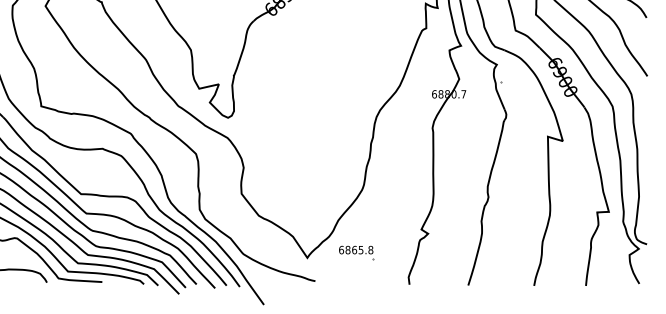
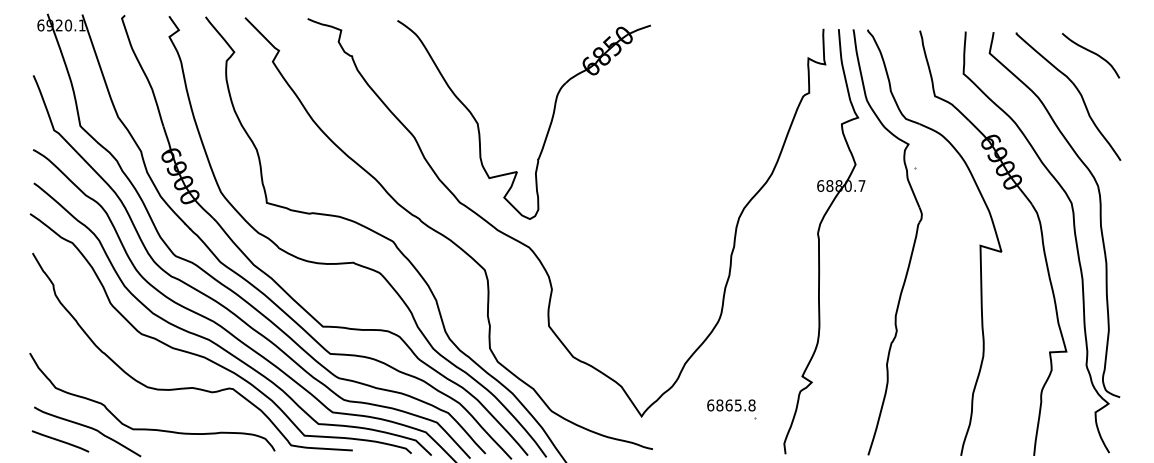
part: (356, 252) -> (731, 409), moved

